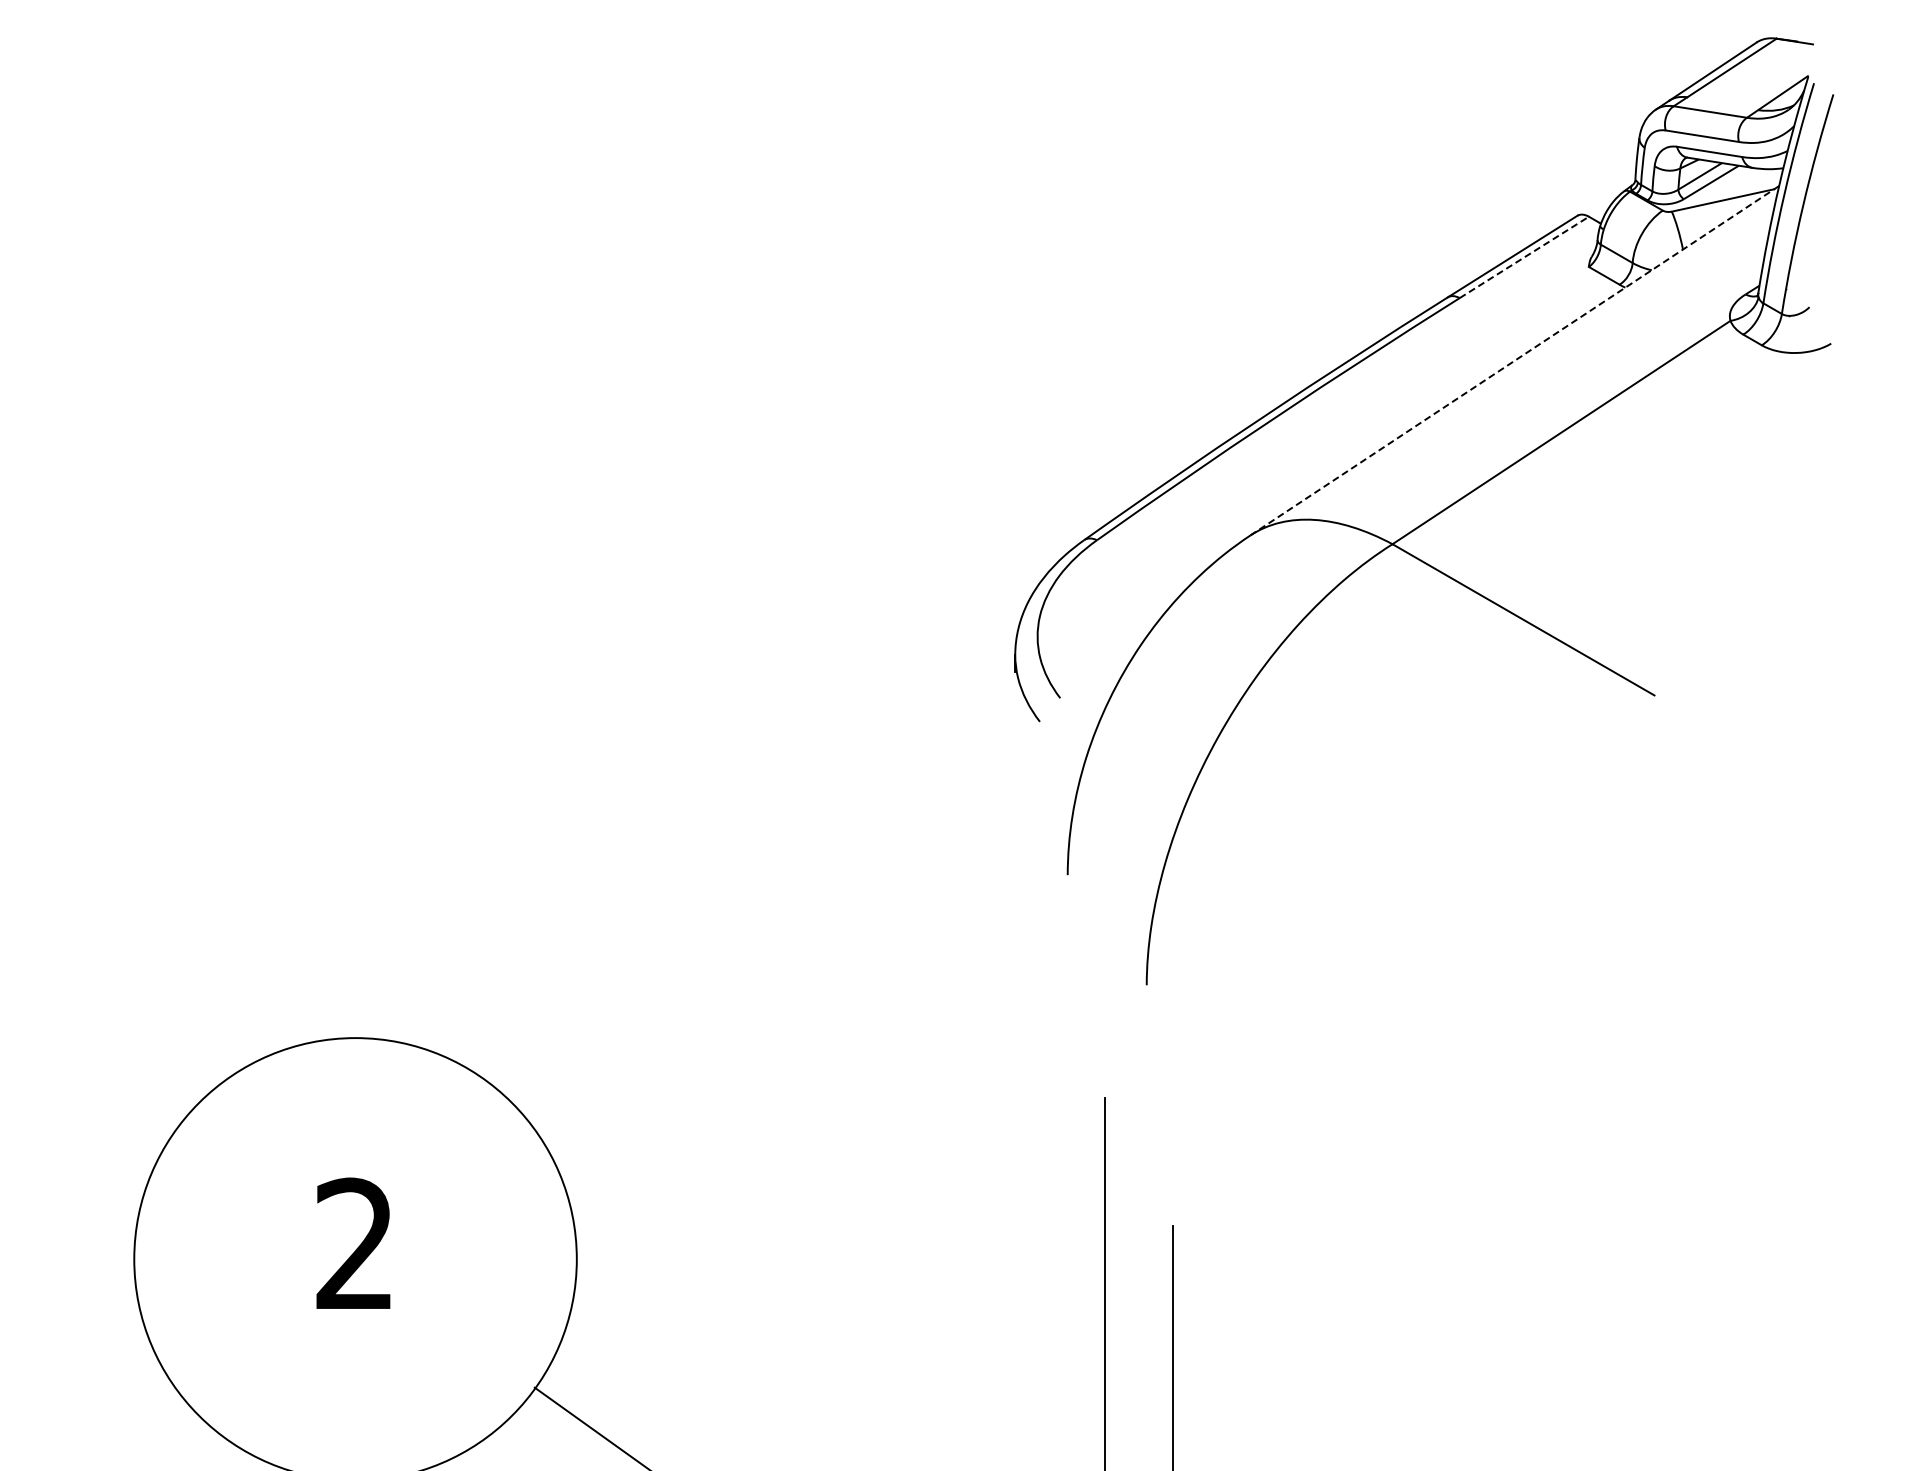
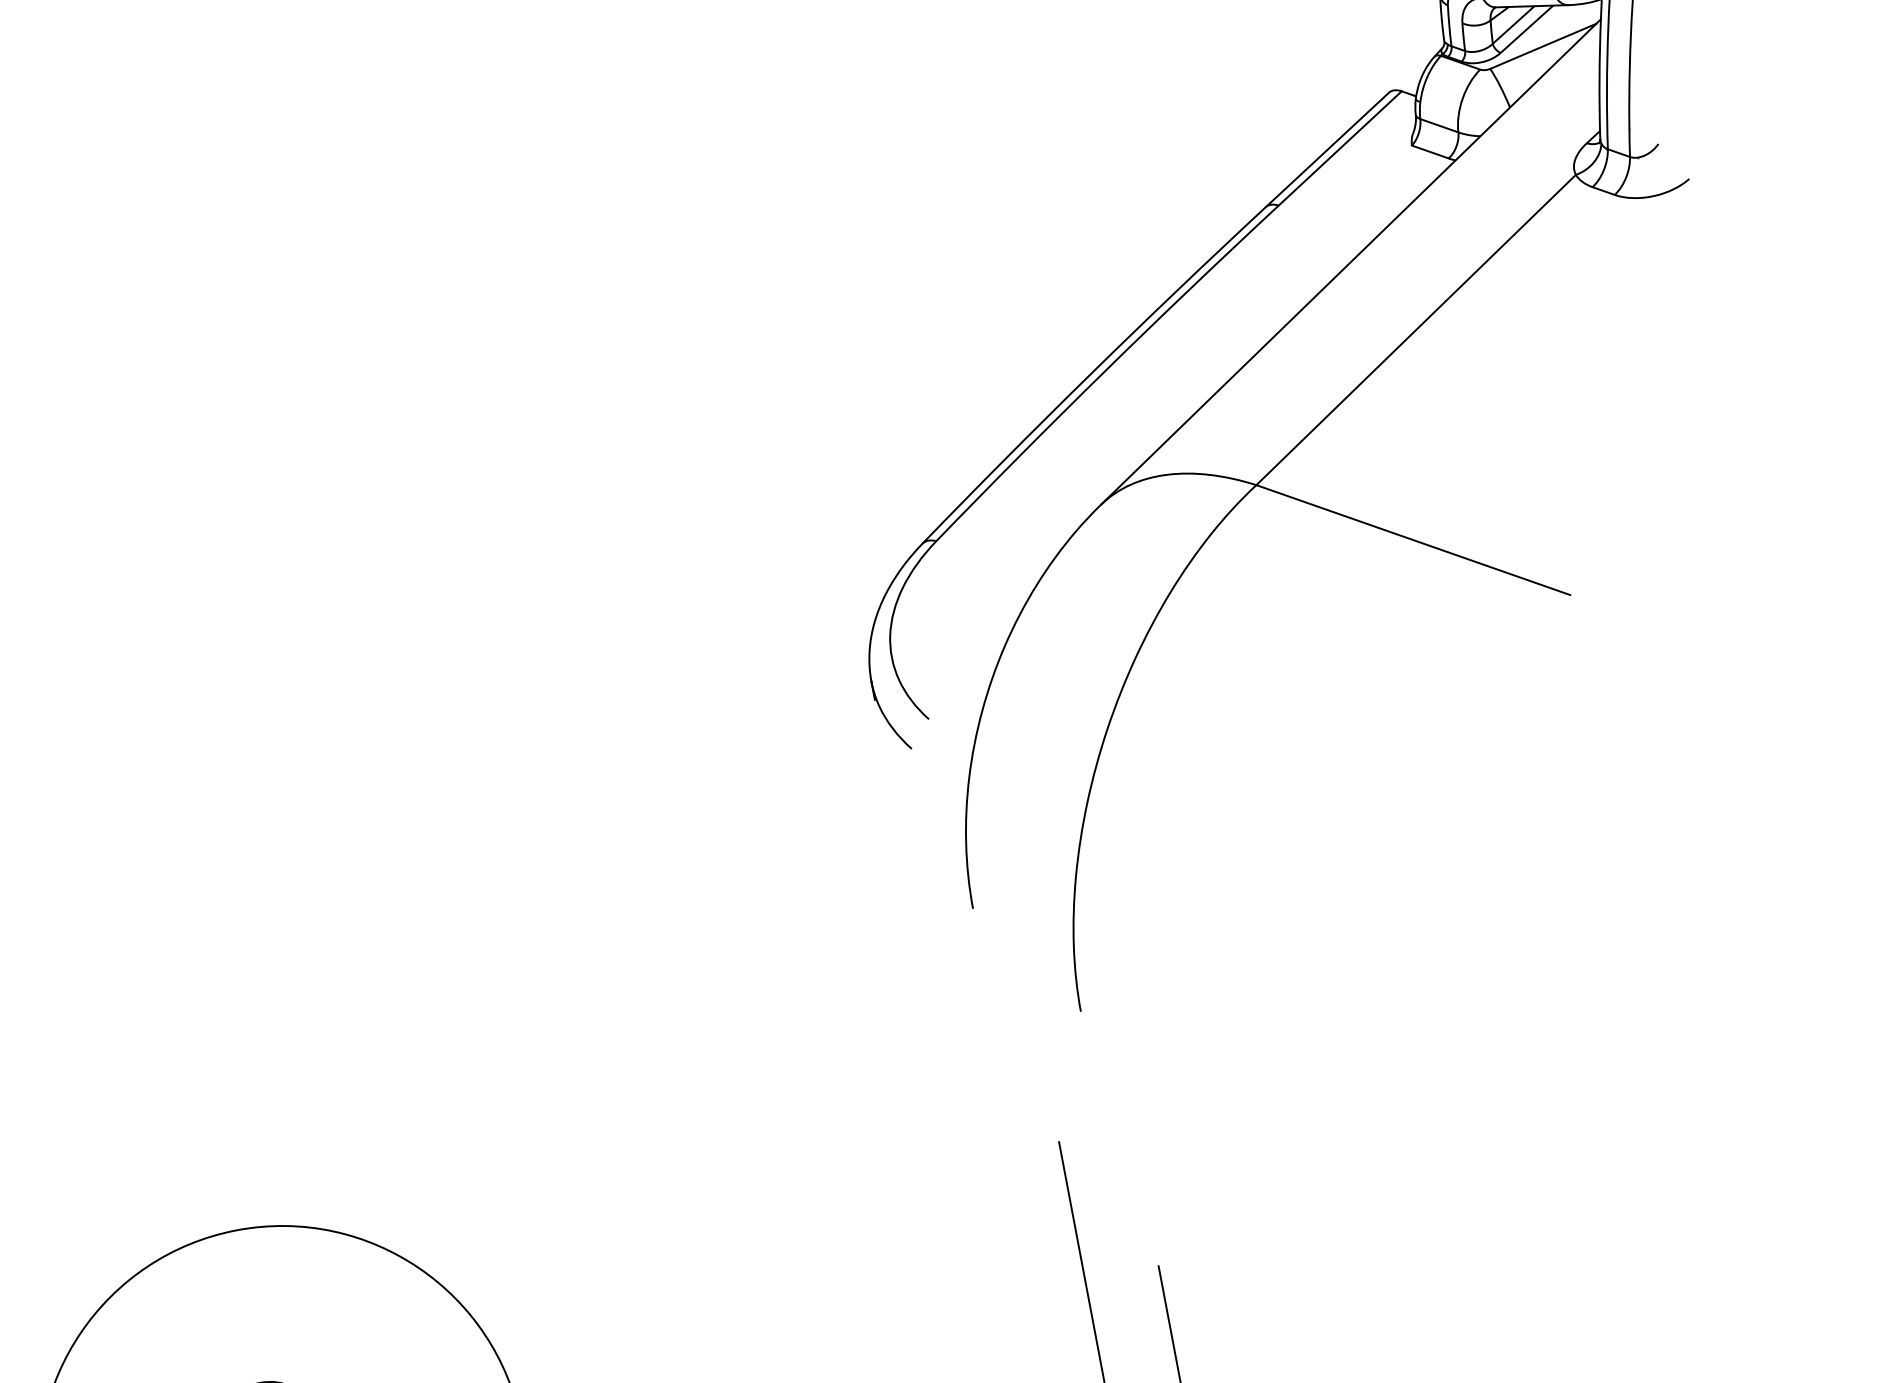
line: (1524, 257) -> (1340, 148), dashed -> solid
line: (1514, 360) -> (1350, 261), dashed -> solid

